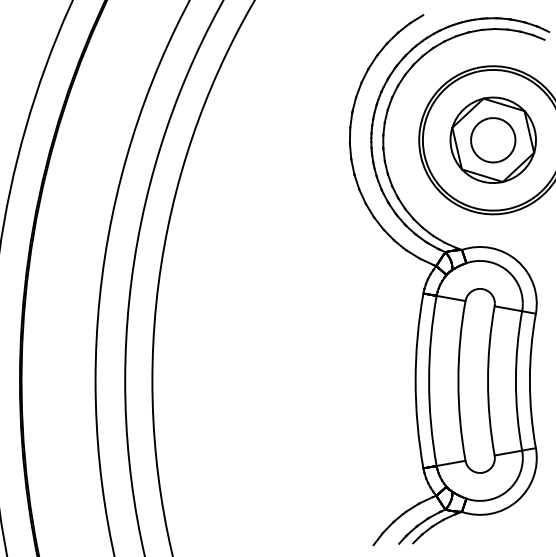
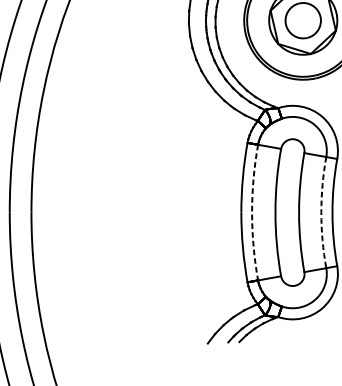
arc: (429, 380) -> (252, 212), solid -> dashed
arc: (515, 380) -> (320, 212), solid -> dashed

